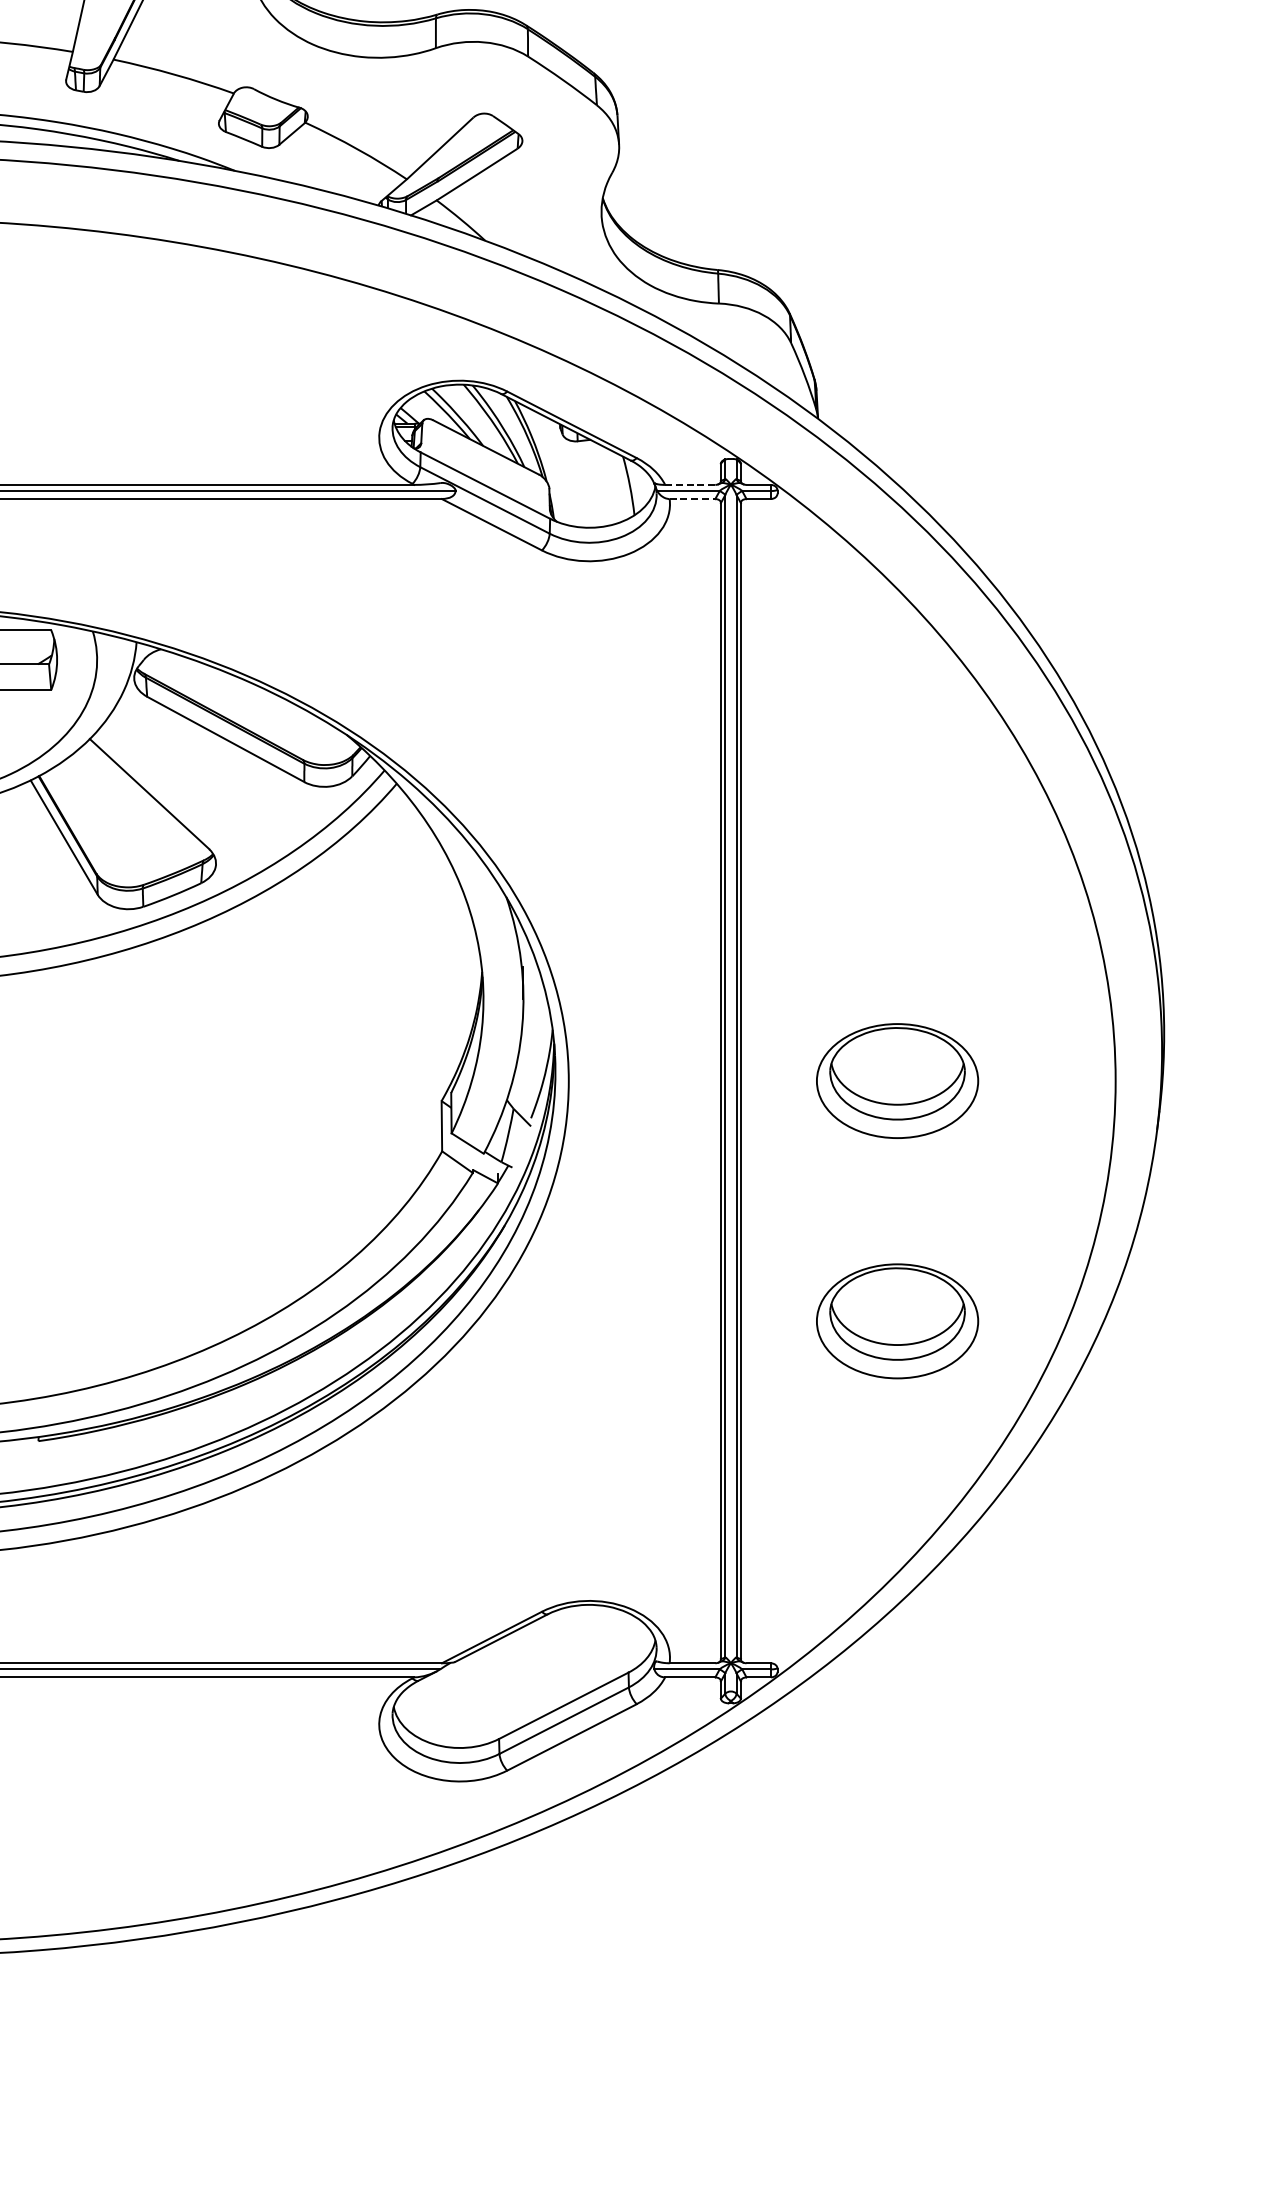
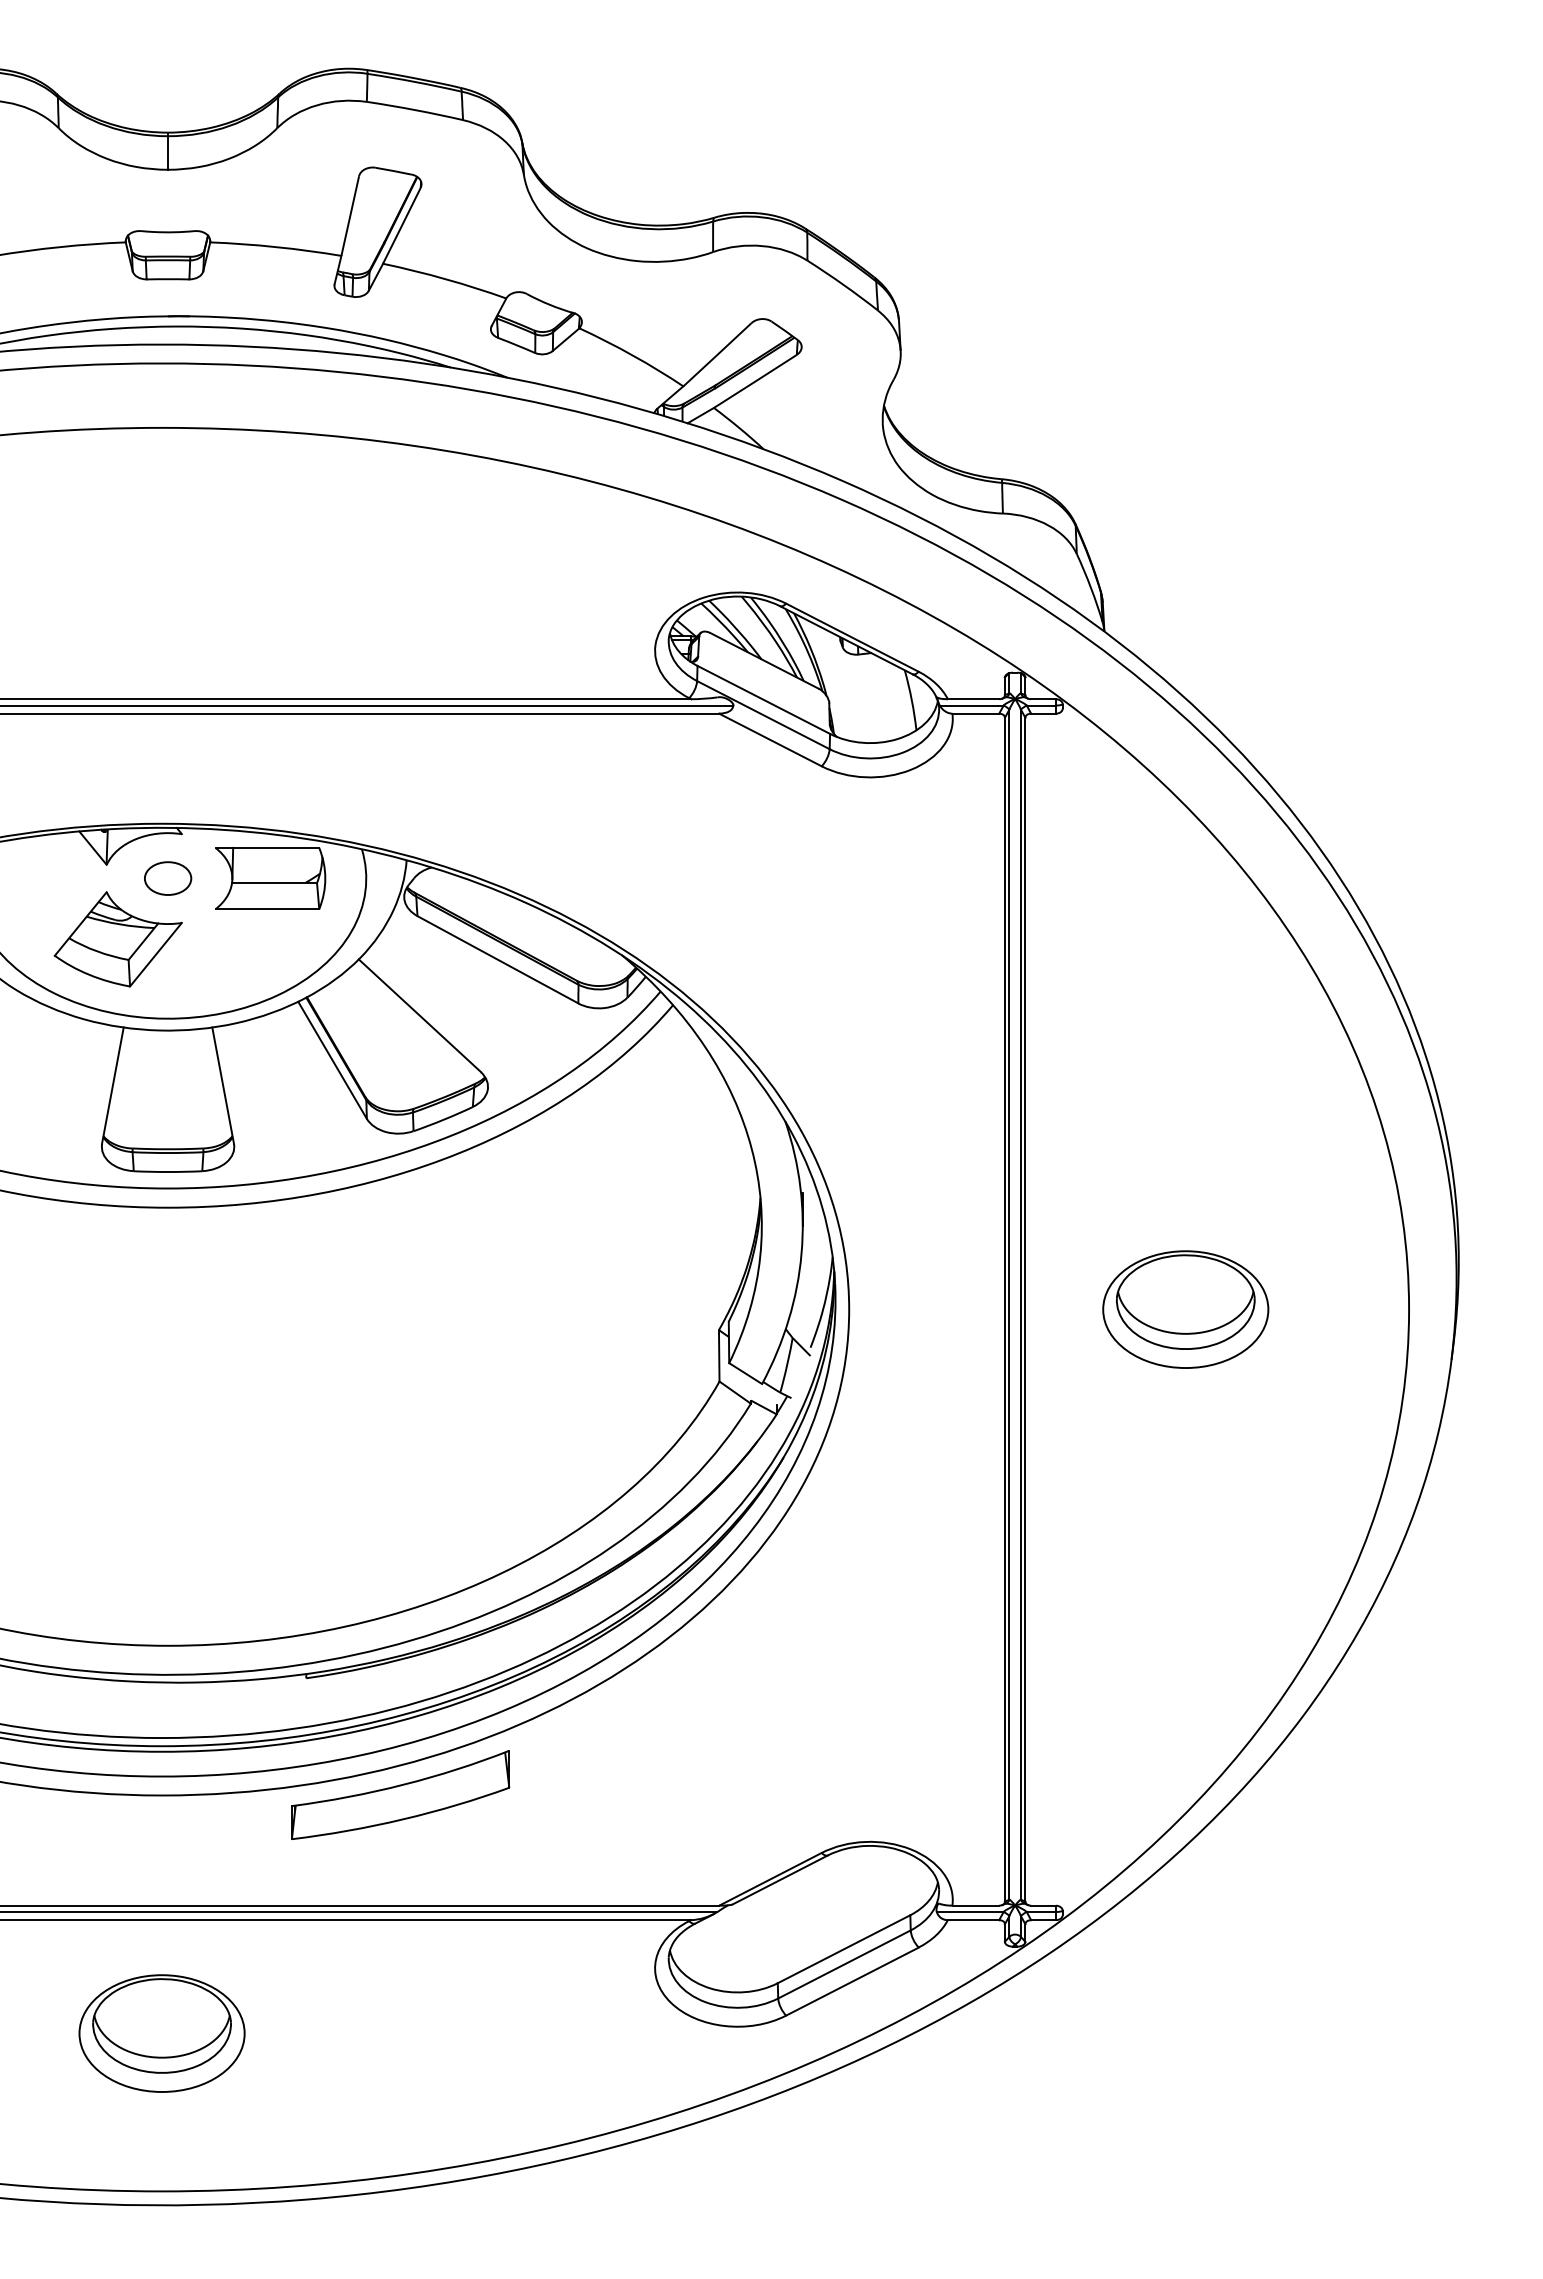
line: (690, 485) -> (973, 699), dashed -> solid
line: (693, 498) -> (976, 713), dashed -> solid
part: (897, 1321) -> (1185, 1555), removed
part: (130, 1554) -> (400, 1794), added

